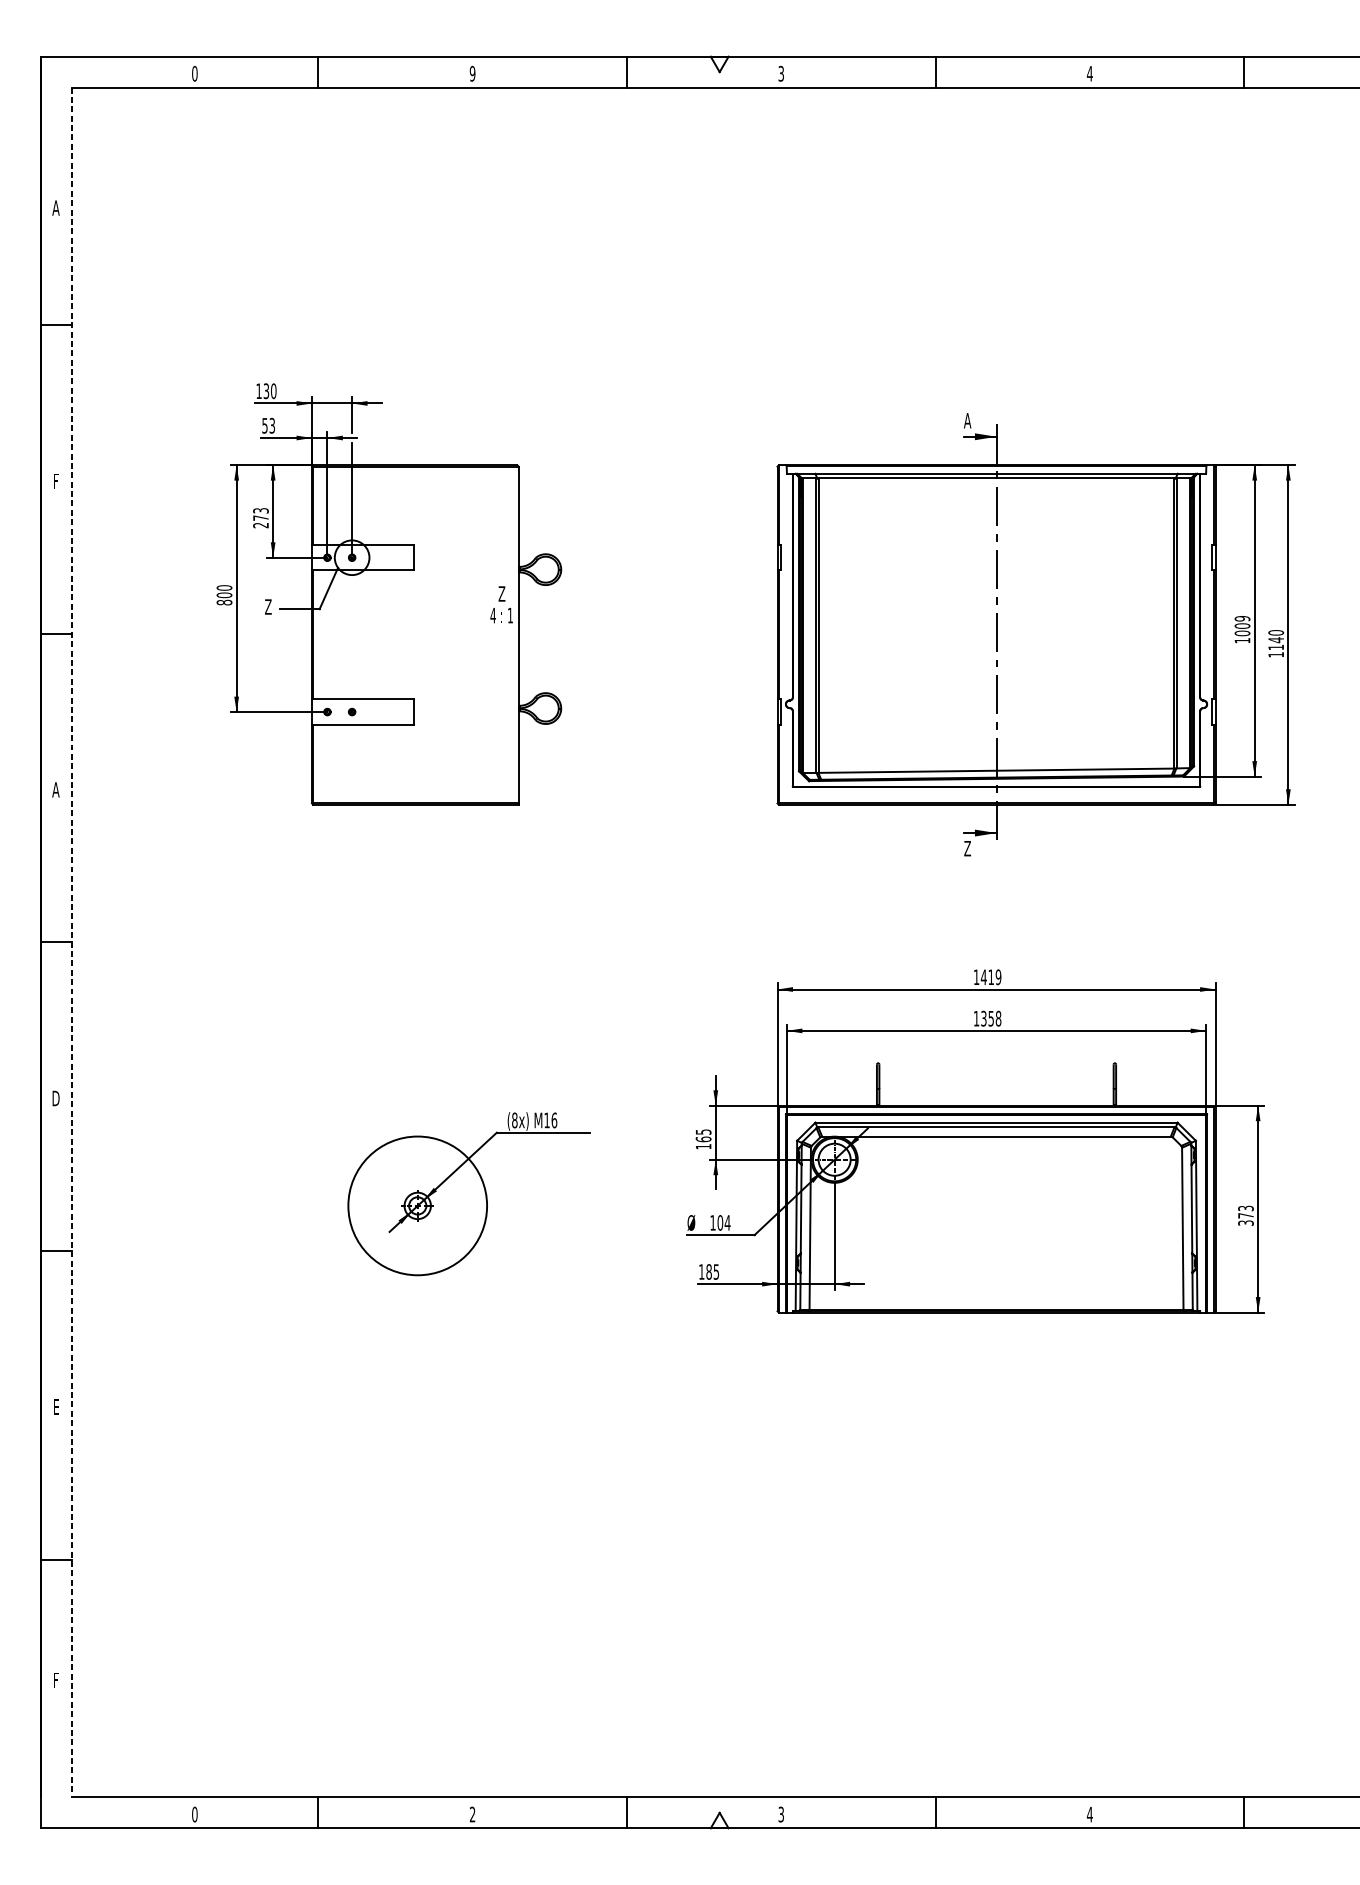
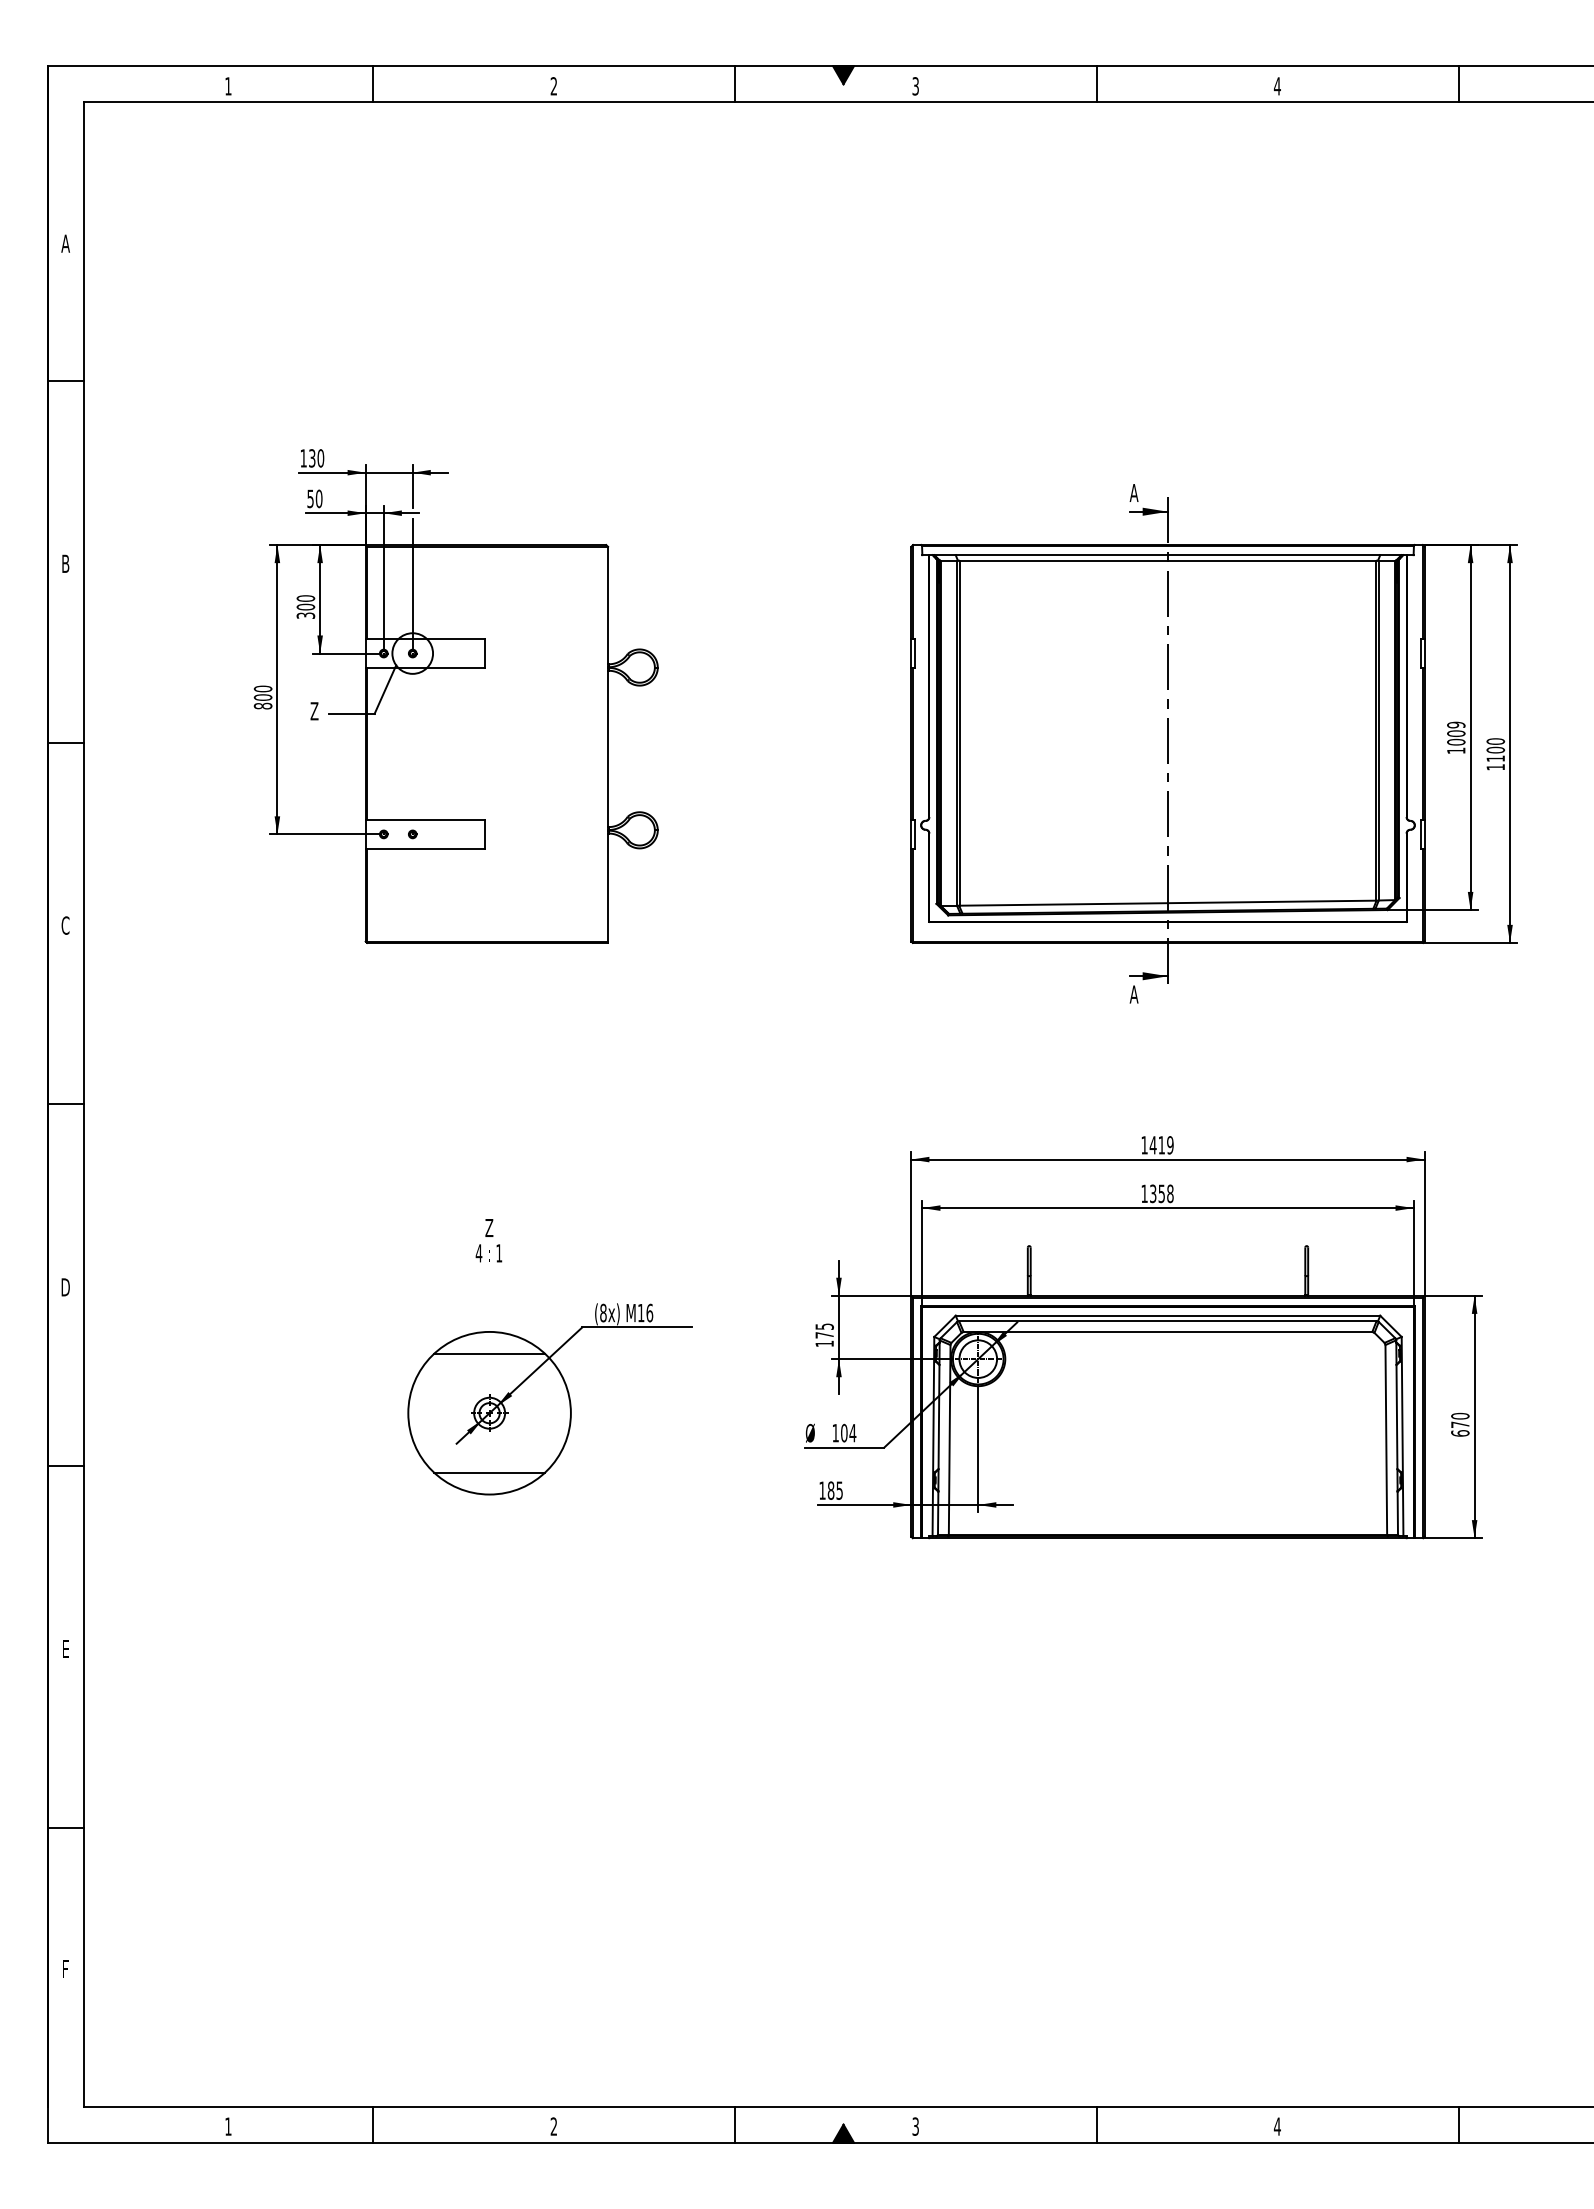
fill: (719, 64) -> (843, 75), added
text: (194, 73) -> (228, 86), 0 -> 1
text: (472, 73) -> (553, 86), 9 -> 2
text: (271, 425) -> (318, 498), 53 -> 50
text: (55, 480) -> (65, 563), F -> B
text: (260, 517) -> (305, 606), 273 -> 300
text: (501, 604) -> (488, 1240), moved
text: (1275, 639) -> (1495, 749), 1140 -> 1100
text: (55, 789) -> (65, 925), A -> C
text: (967, 848) -> (1133, 994), Z -> A
line: (71, 942) -> (83, 1104), dashed -> solid
text: (703, 1138) -> (824, 1334), 165 -> 175
line: (417, 1154) -> (489, 1353), added
text: (1246, 1215) -> (1460, 1424), 373 -> 670
line: (417, 1256) -> (489, 1472), added
text: (194, 1814) -> (228, 2126), 0 -> 1
fill: (719, 1820) -> (843, 2133), added

